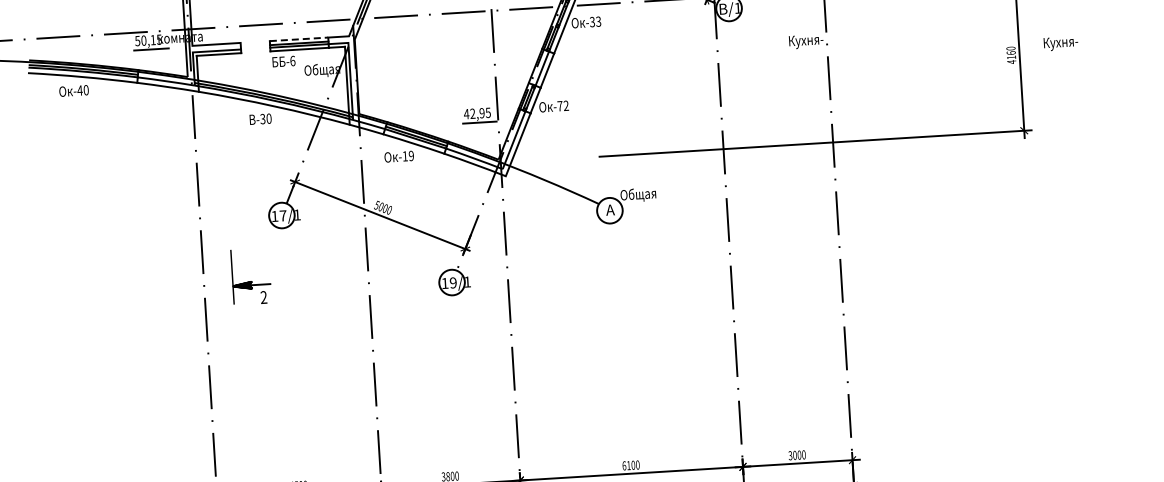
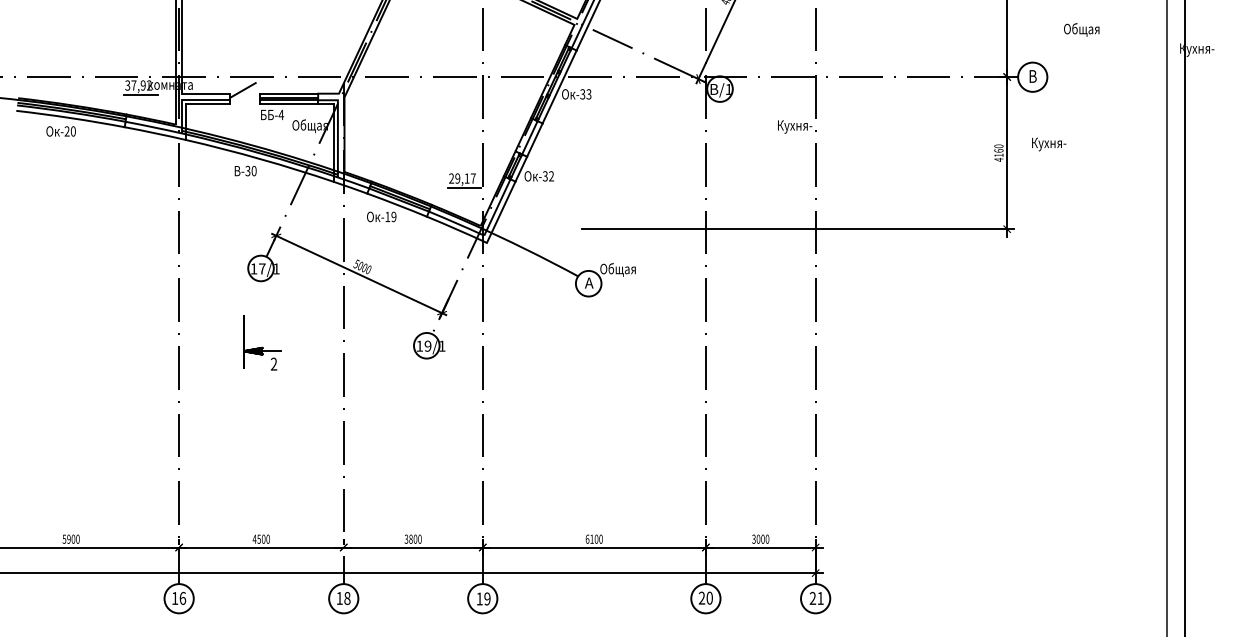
line: (252, 39) -> (242, 90), added
line: (299, 39) -> (289, 93), dashed -> solid
text: (148, 40) -> (138, 85), 50,15 -> 37,92
text: (292, 60) -> (281, 114), -6 -> -4
text: (79, 90) -> (66, 131), -40 -> -20
text: (559, 106) -> (544, 176), -72 -> -32
text: (476, 113) -> (461, 178), 42,95 -> 29,17
part: (251, 276) -> (262, 342), moved

